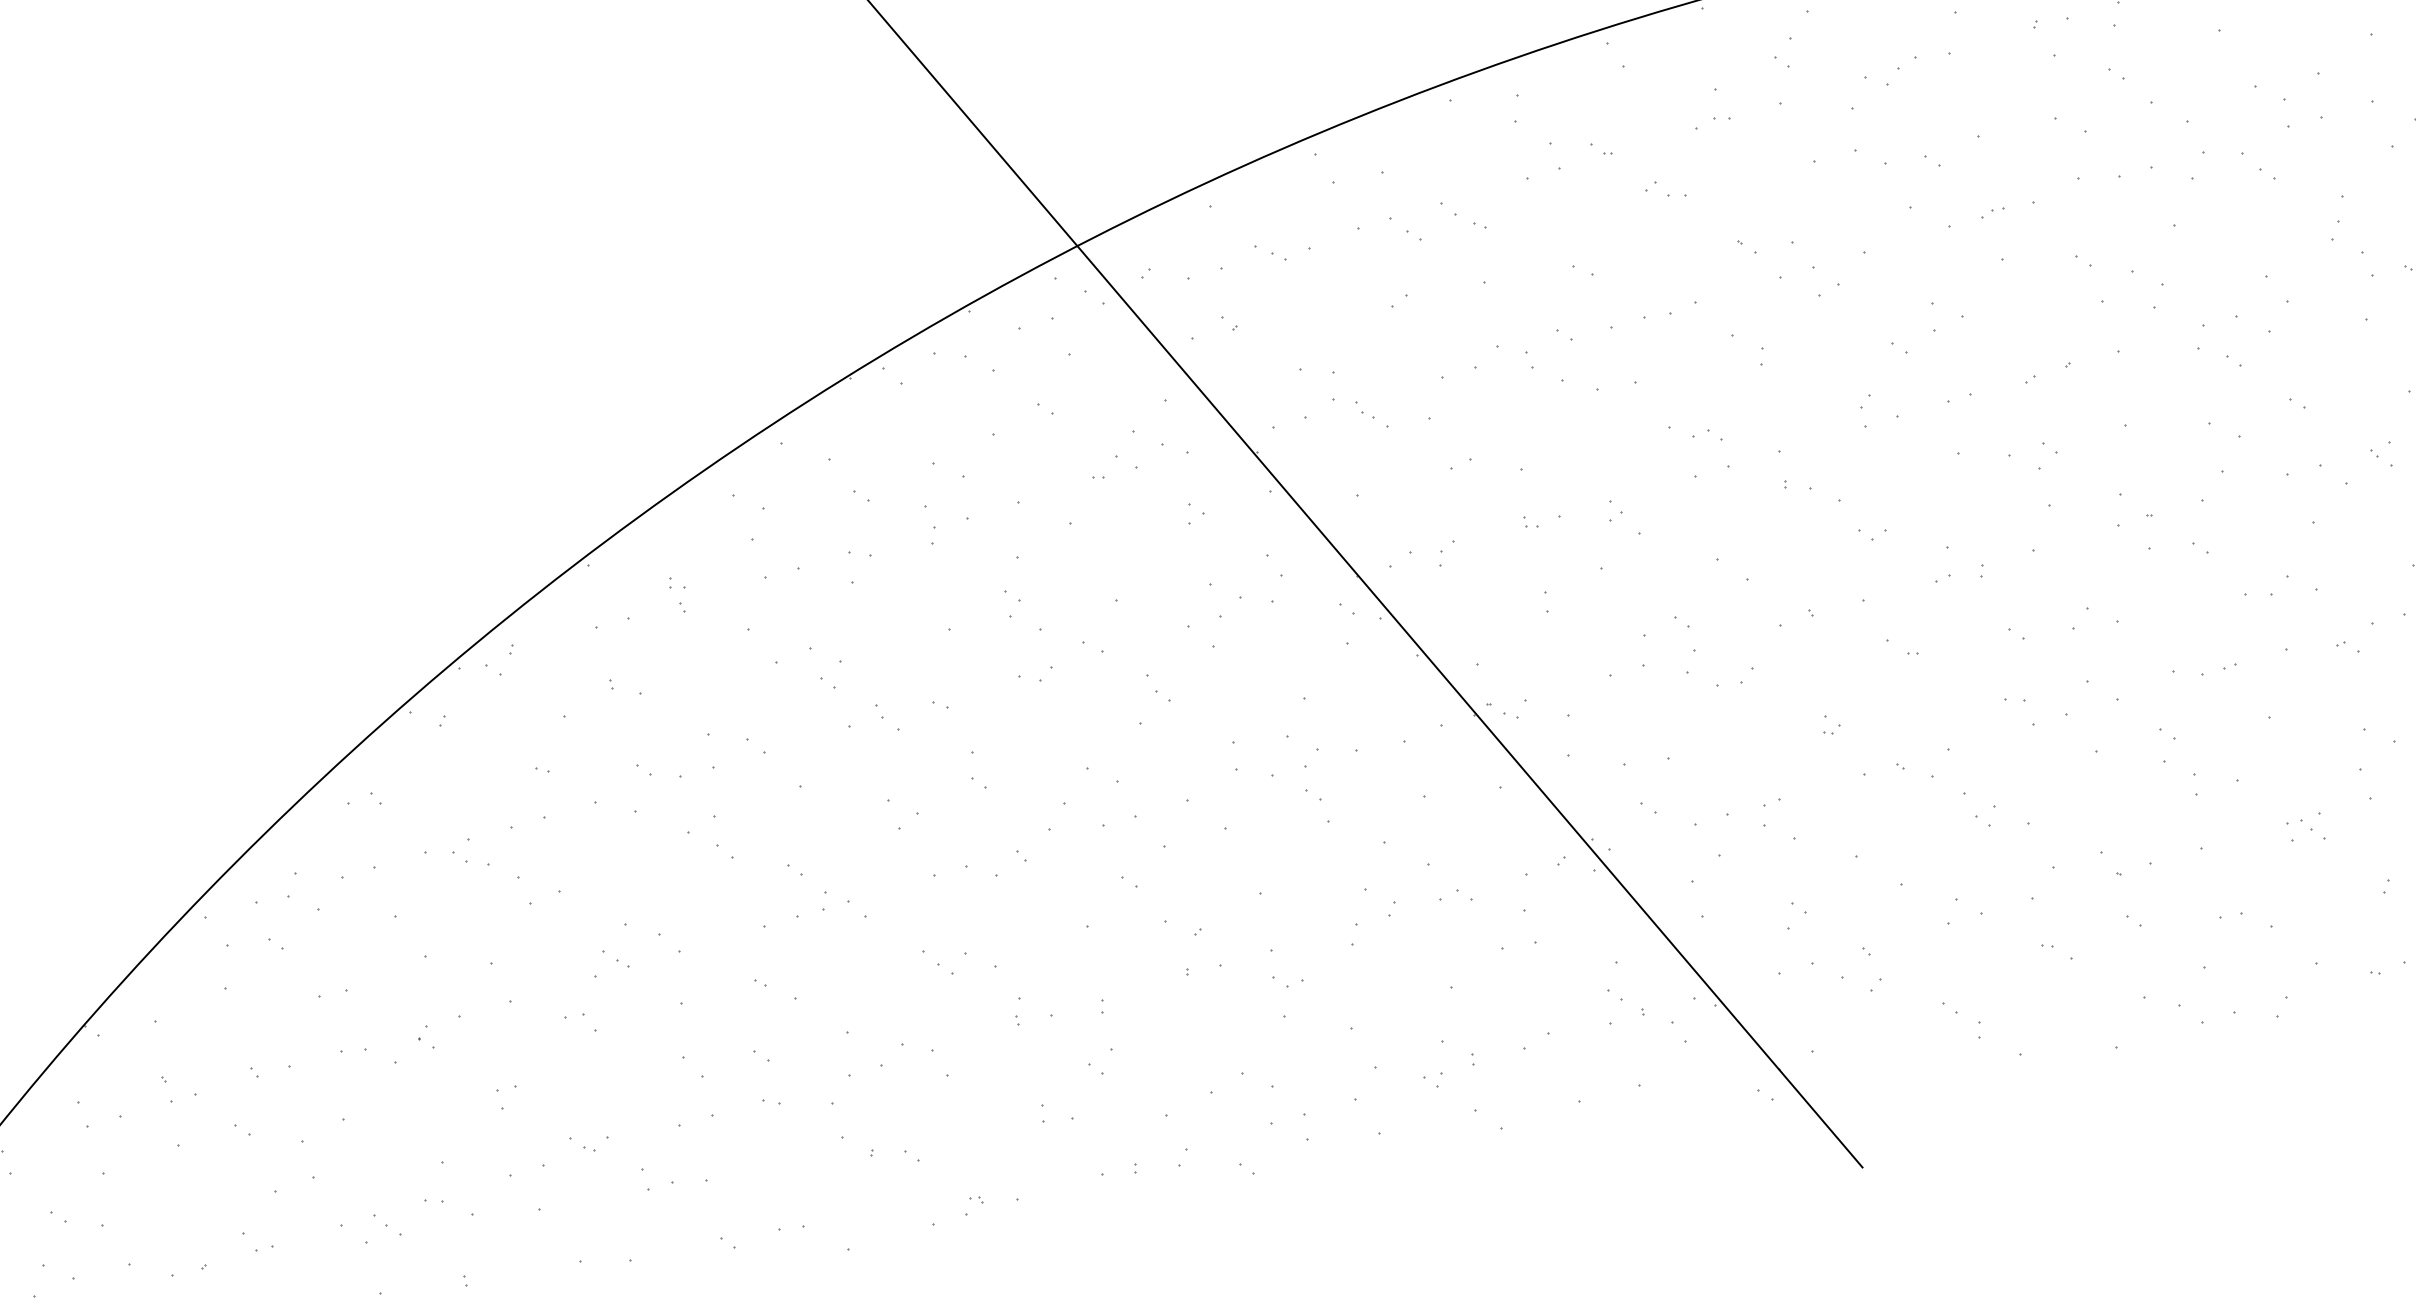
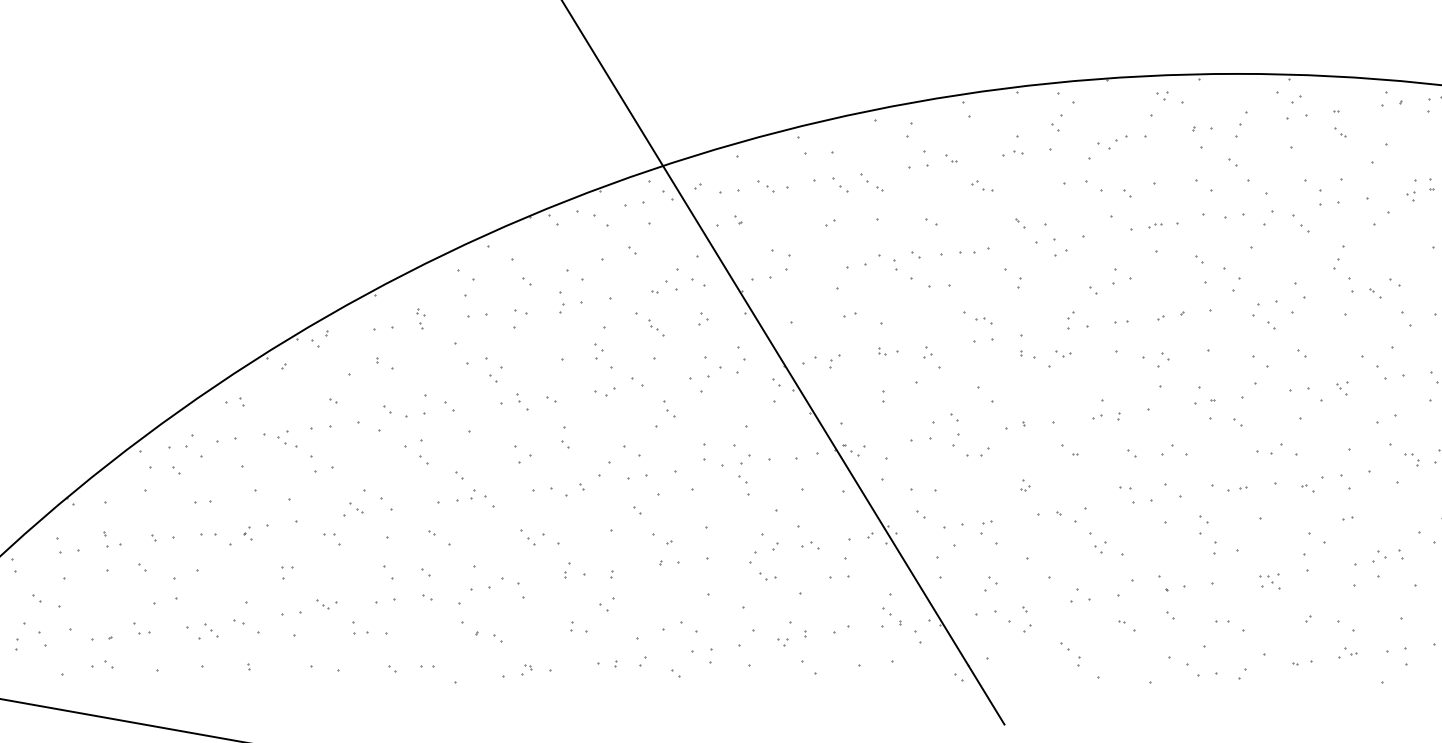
part: (1372, 413) -> (656, 327), moved
part: (1872, 532) -> (1063, 353), moved
part: (1288, 981) -> (767, 576), moved

